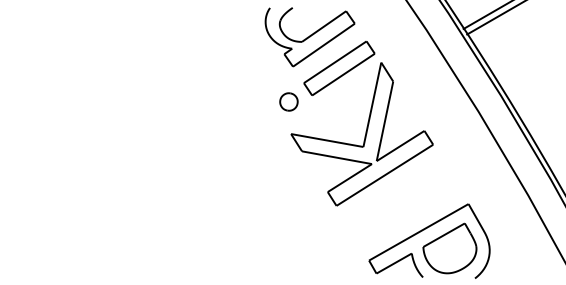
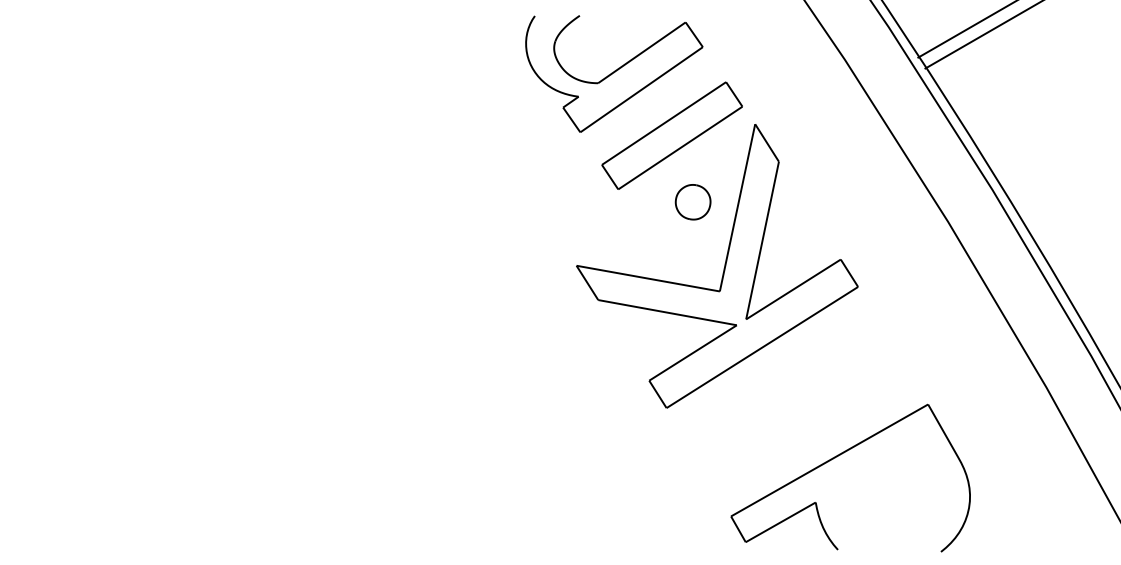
part: (288, 101) -> (692, 201), moved
part: (449, 248) -> (890, 492), removed

